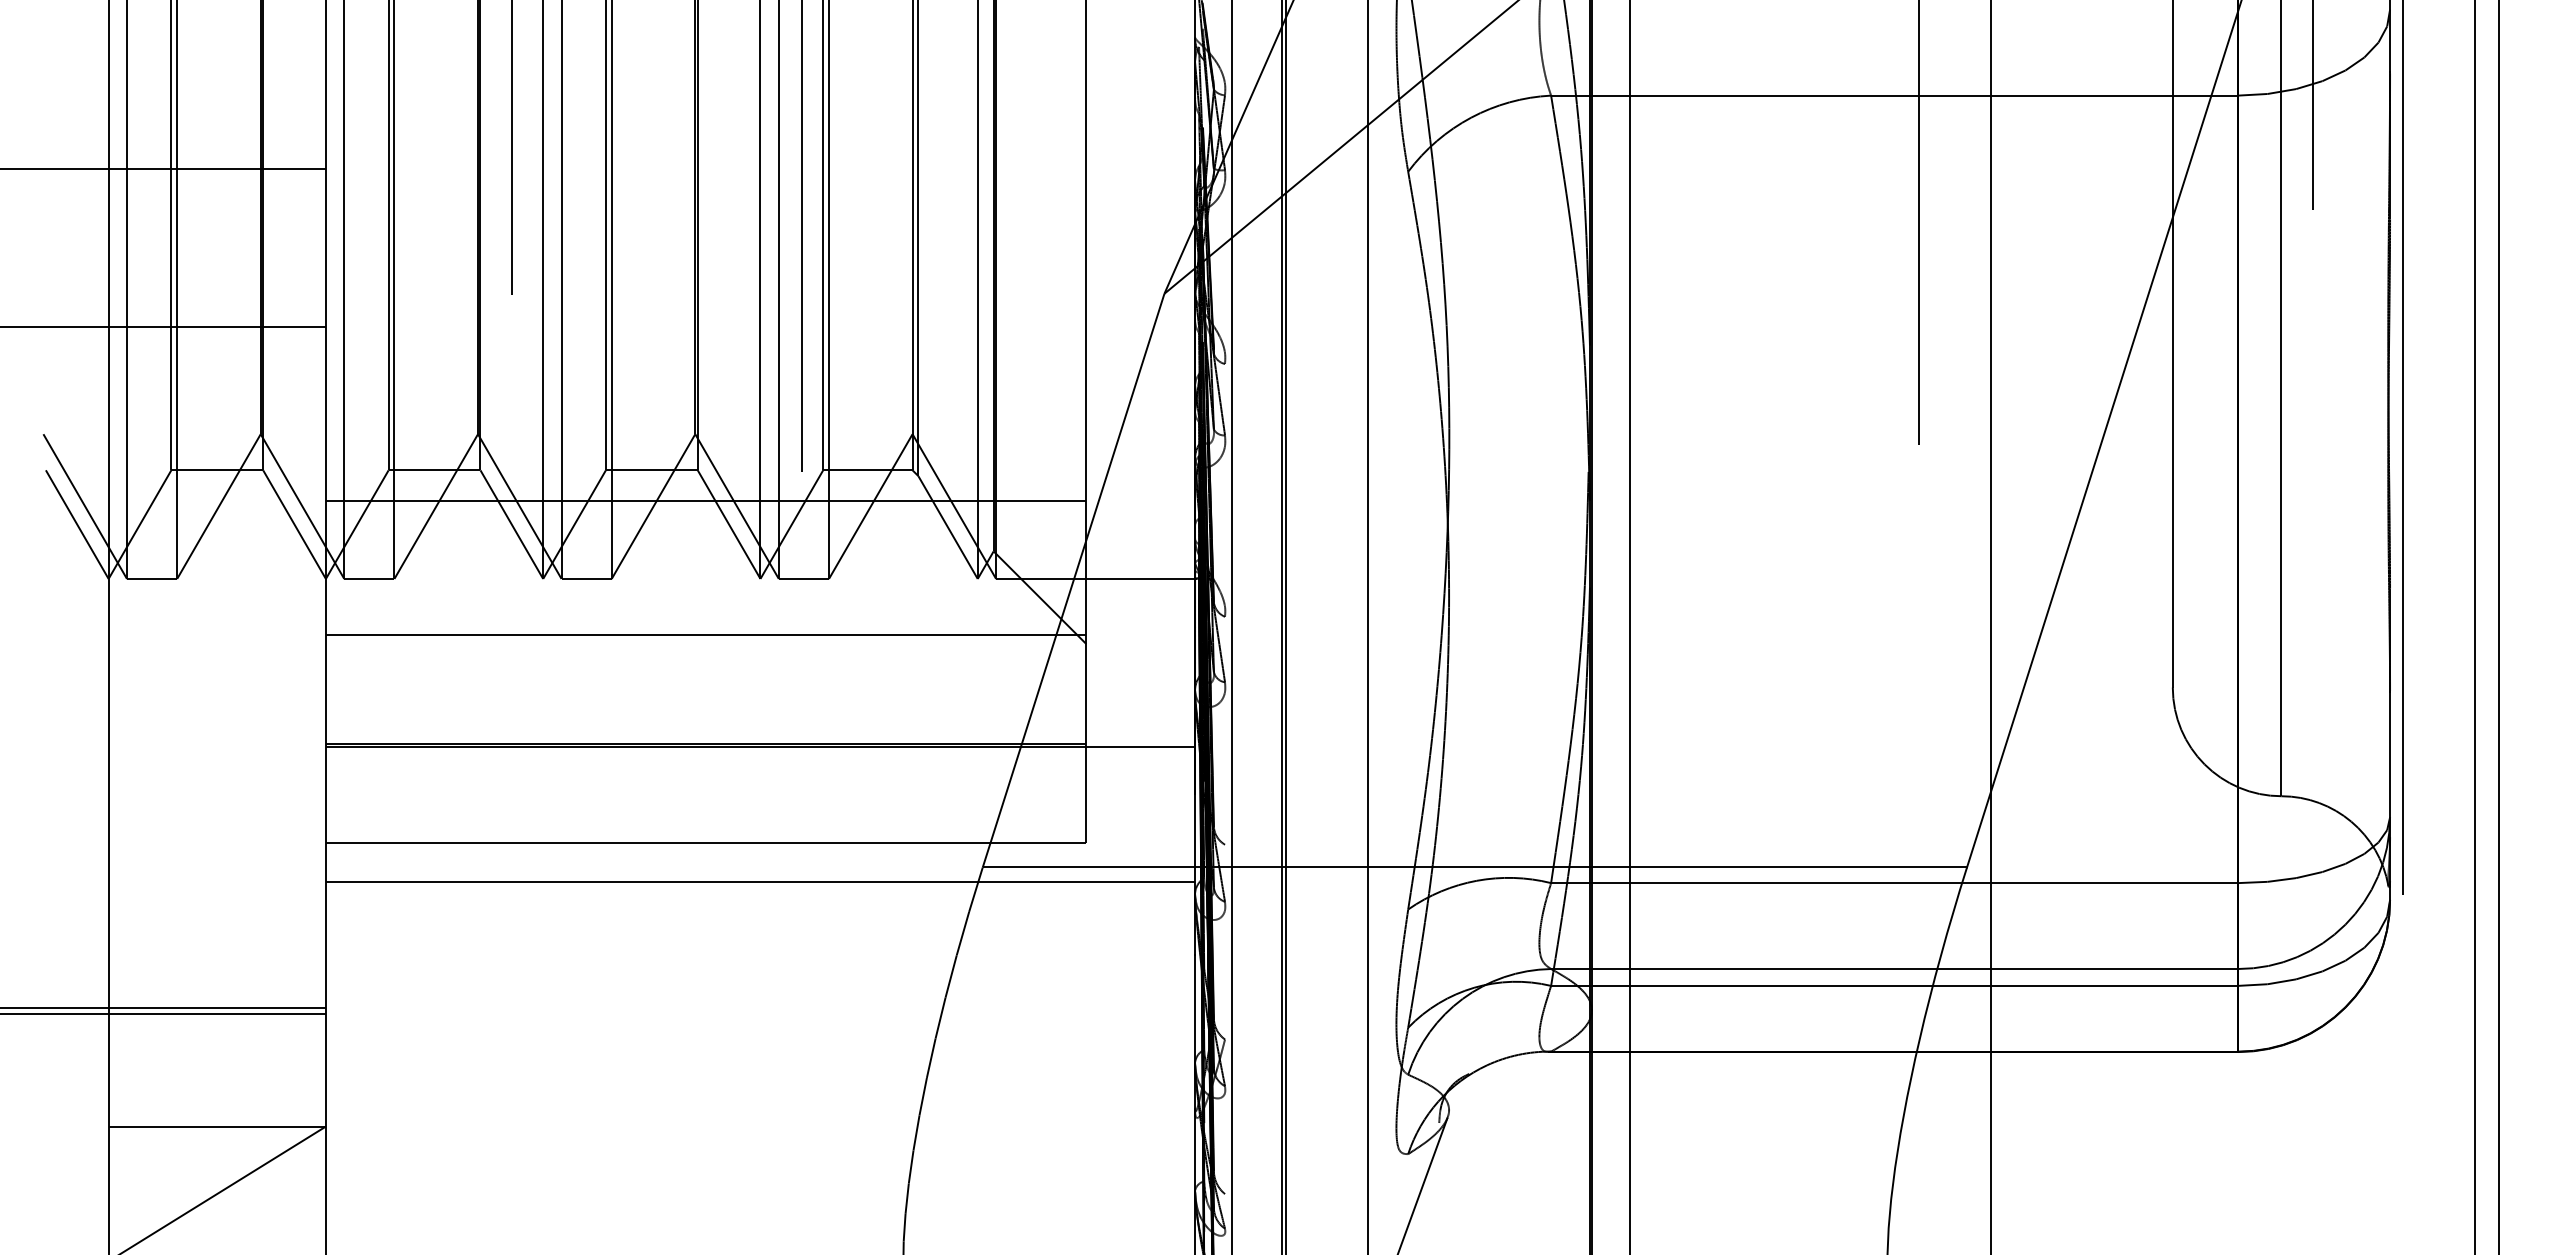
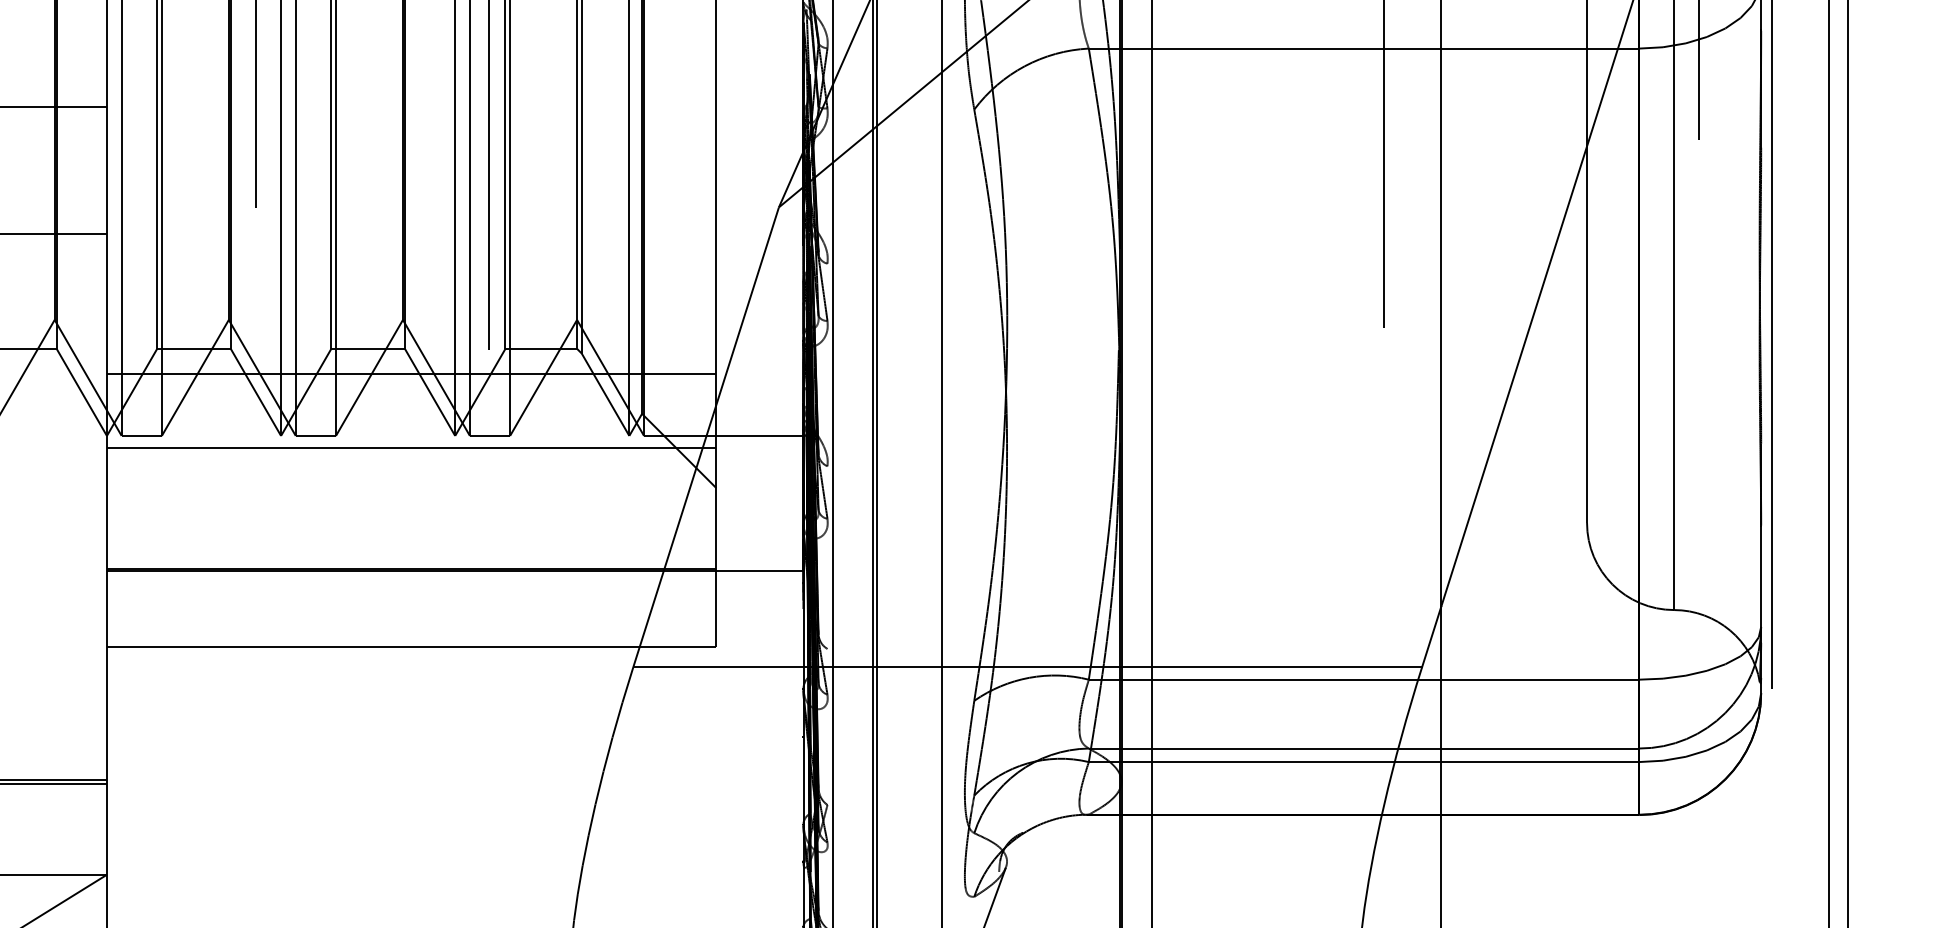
line: (705, 634) -> (411, 448), moved
line: (760, 881) -> (455, 678), removed

